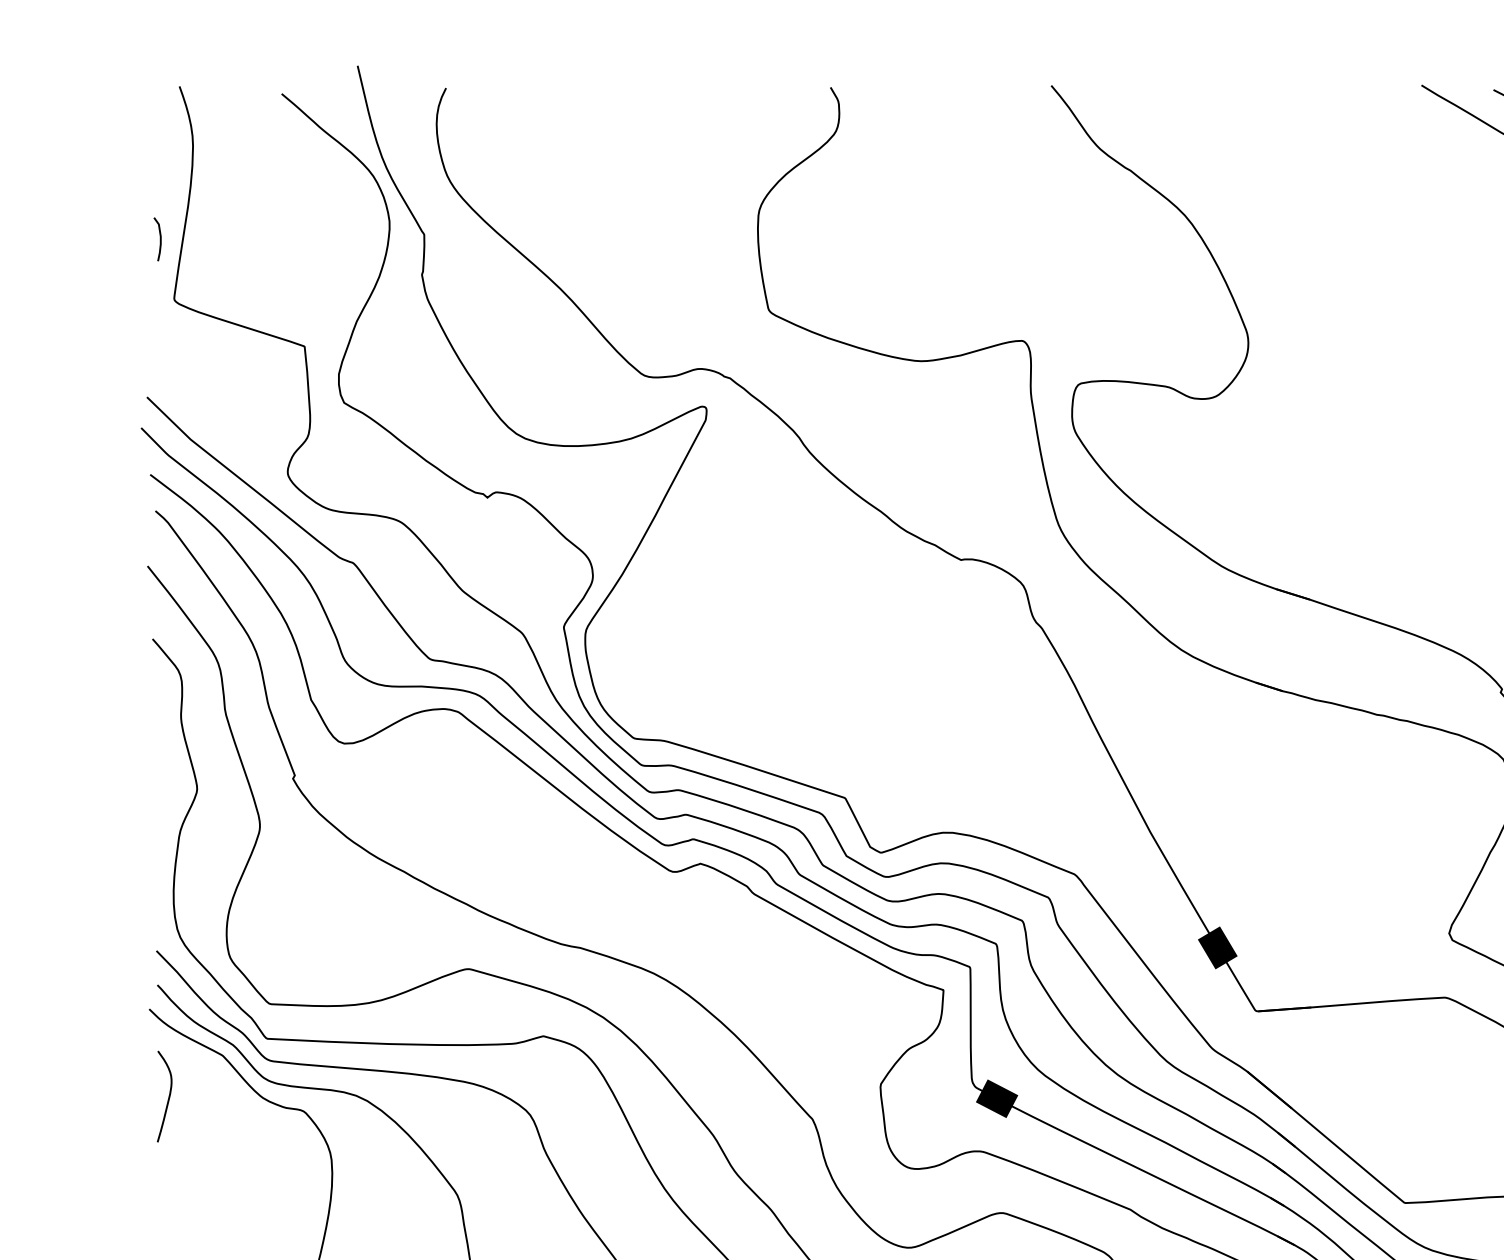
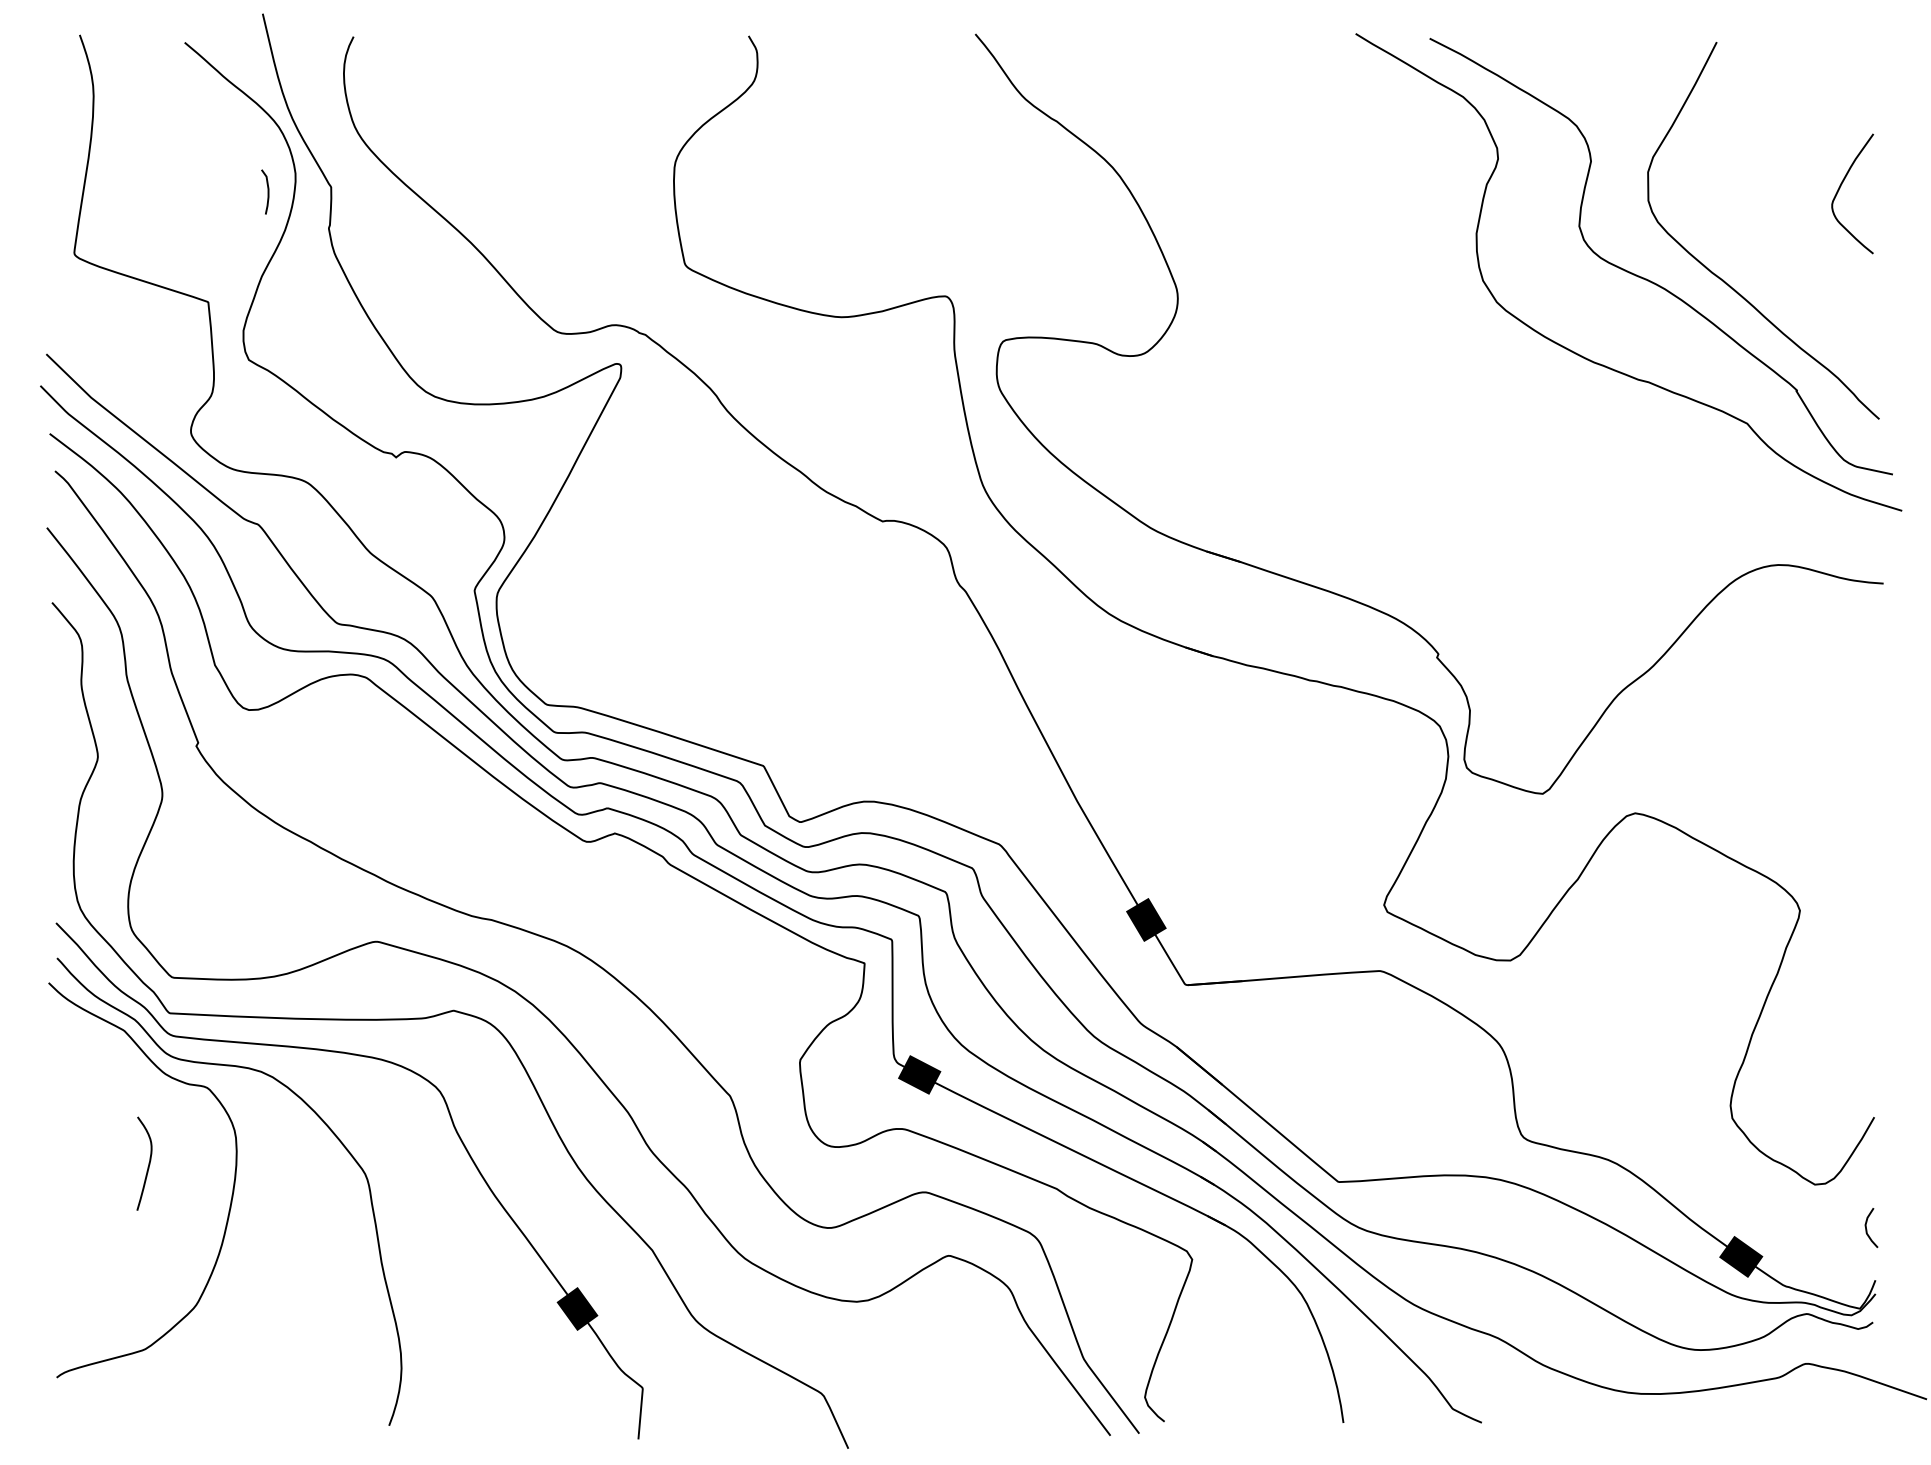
curve: (159, 238) -> (267, 191), moved
curve: (168, 1096) -> (148, 1163), moved

